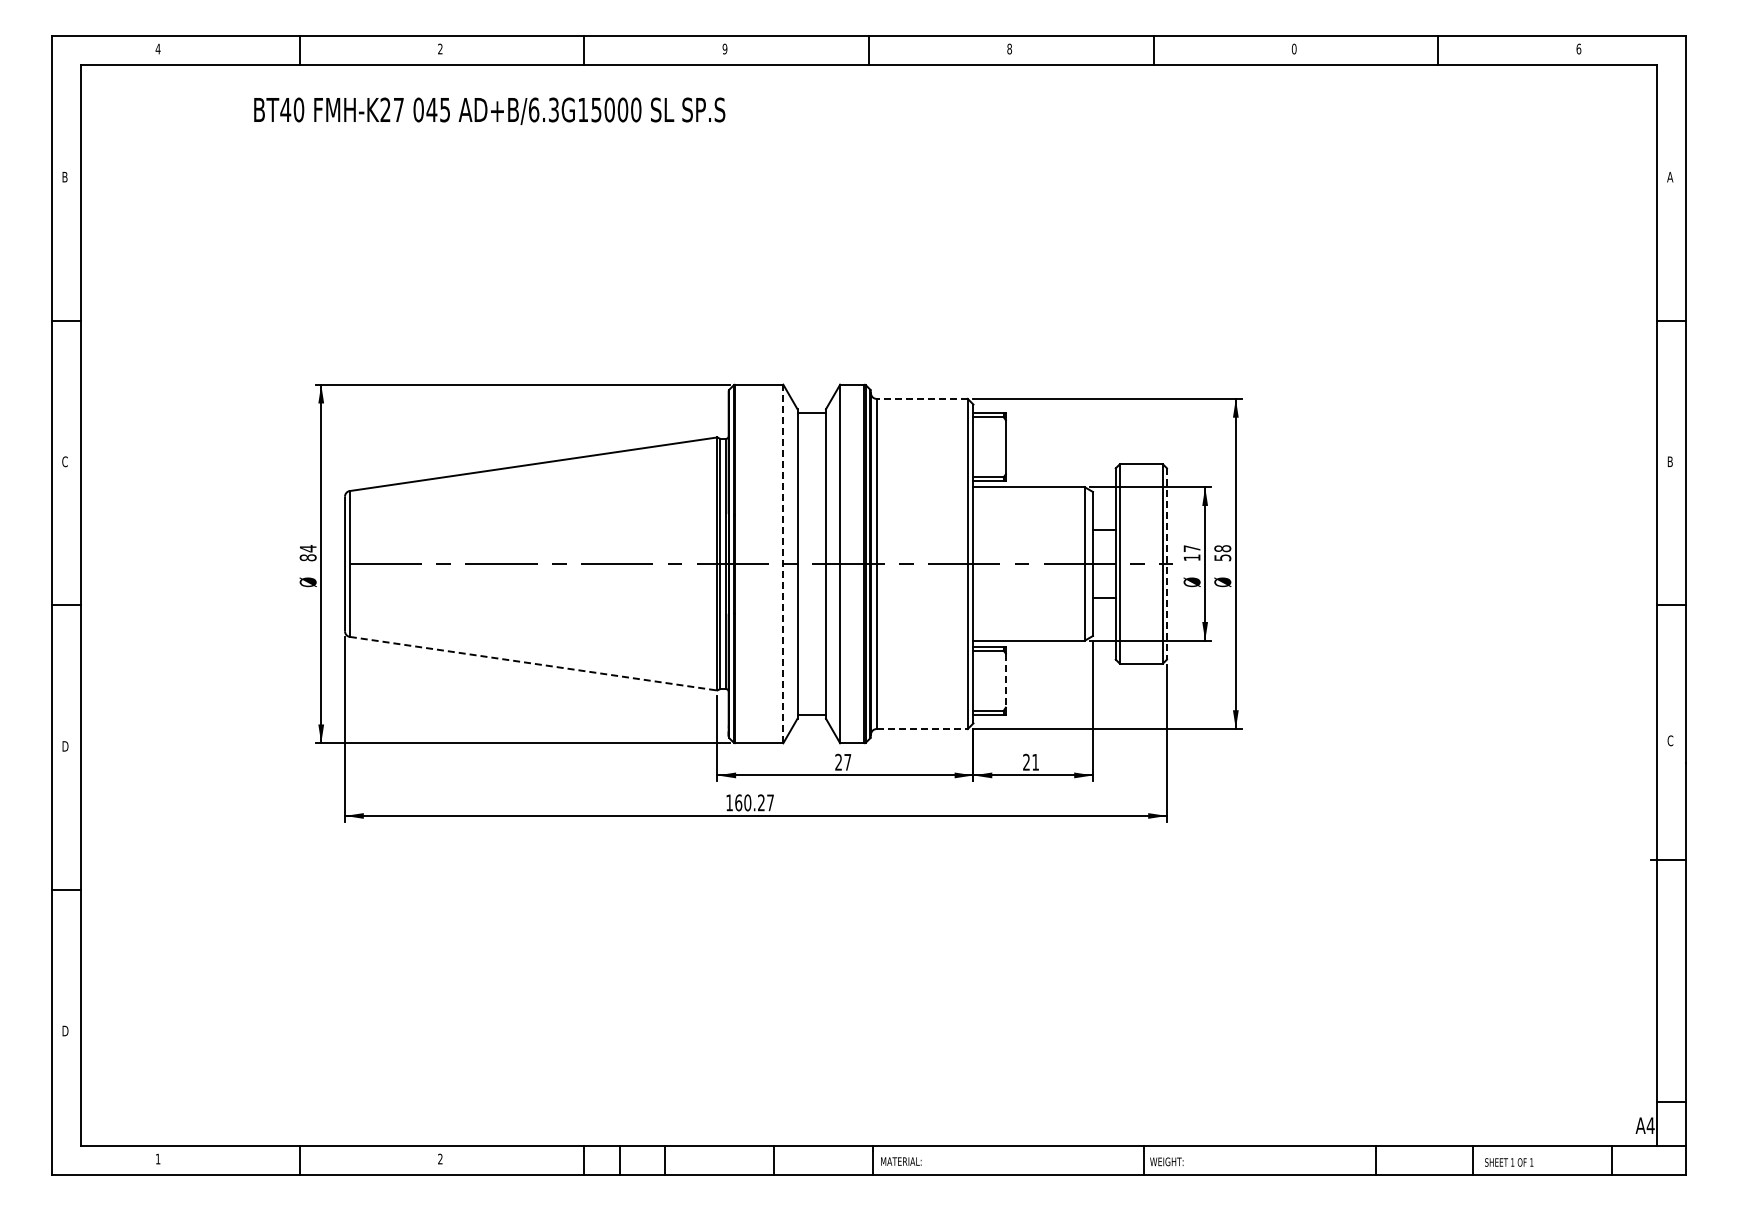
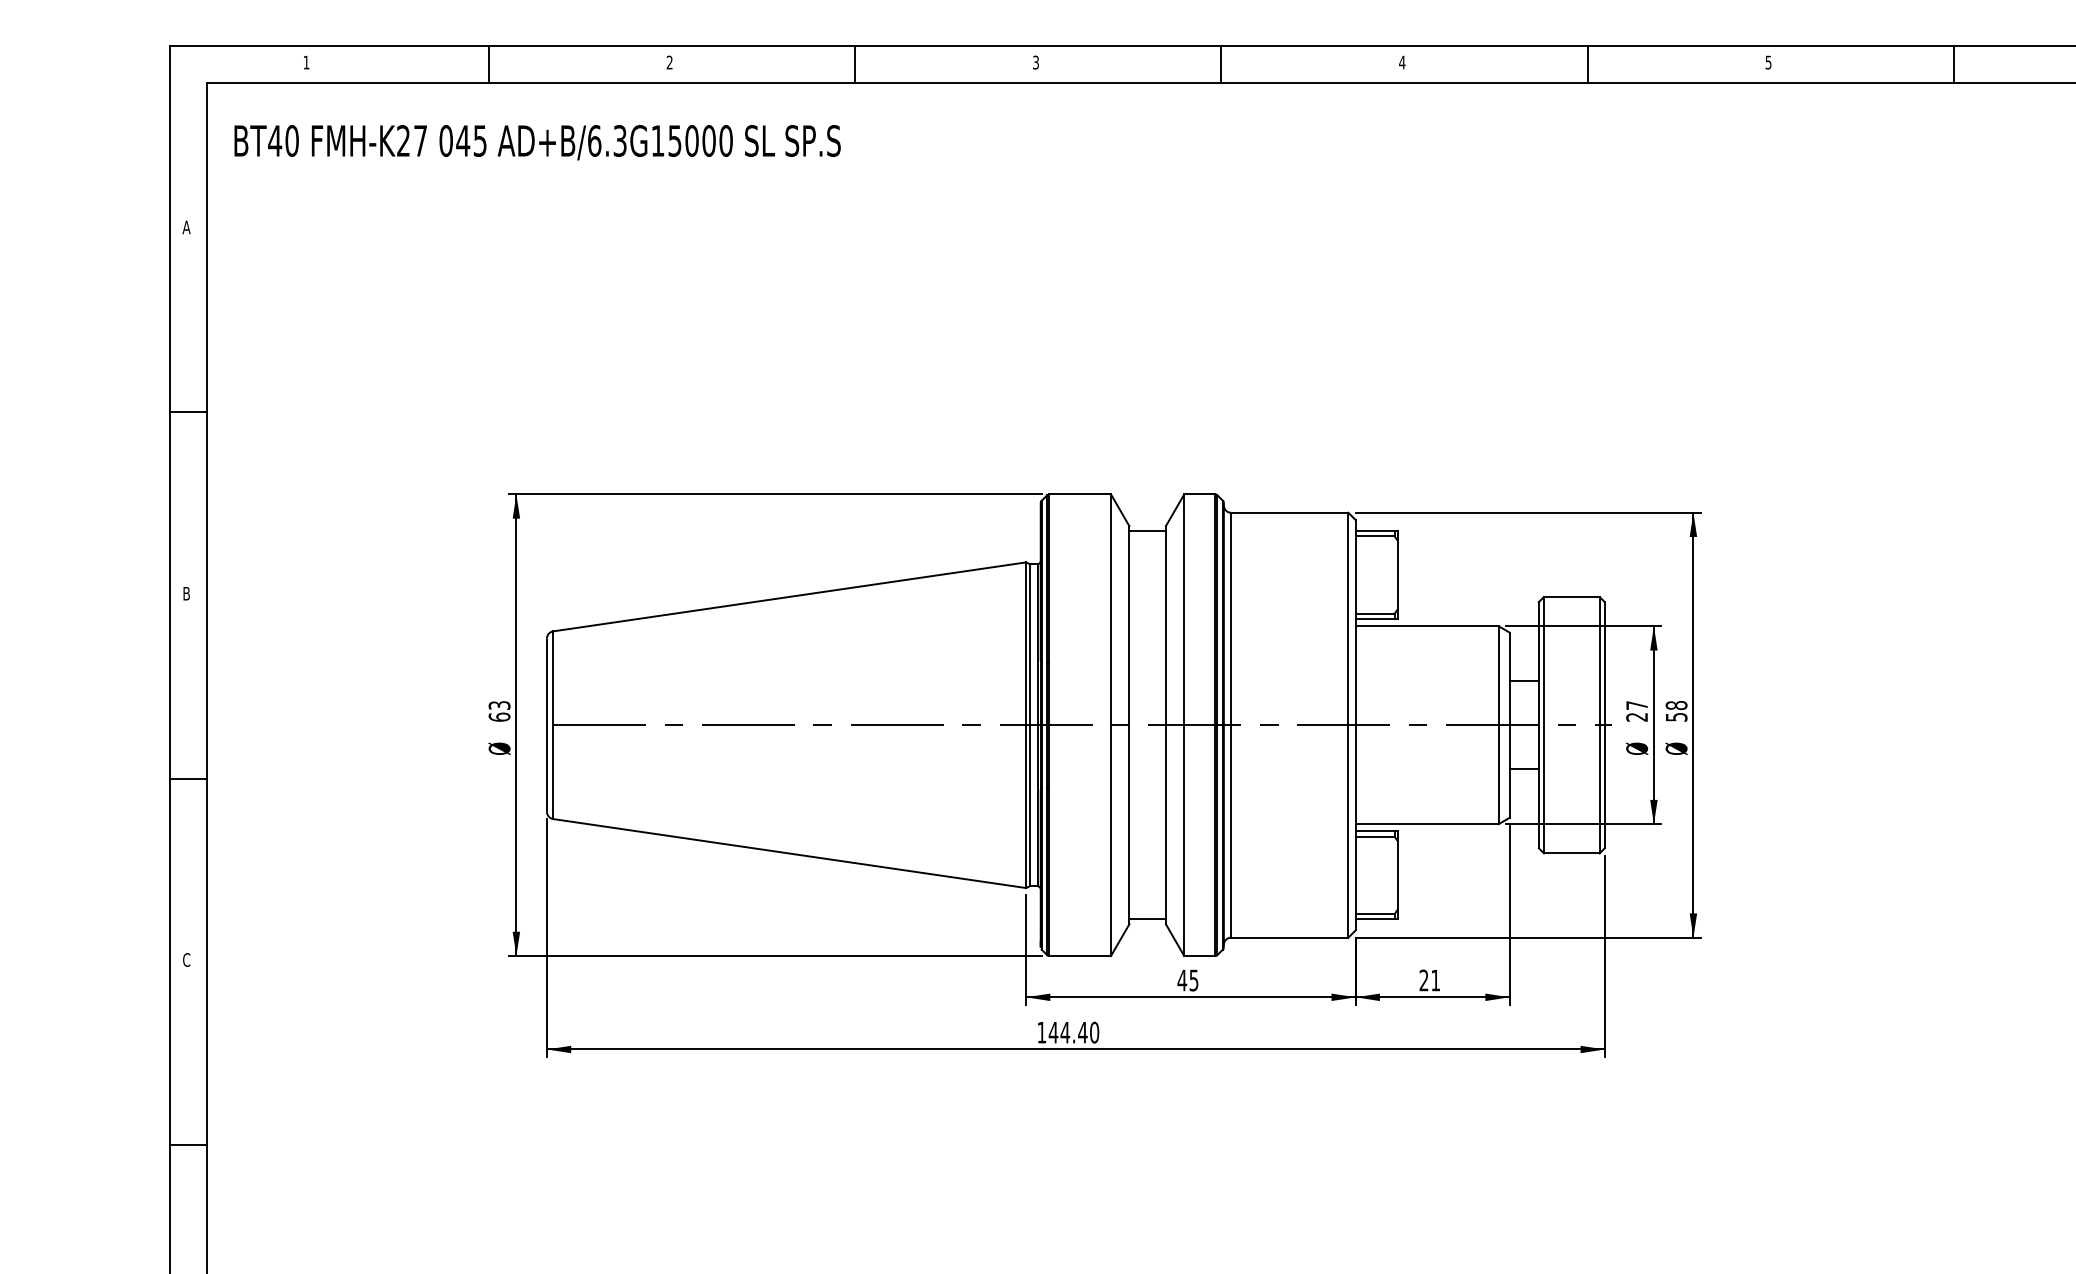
text: (157, 48) -> (305, 61), 4 -> 1
text: (724, 48) -> (1035, 61), 9 -> 3
text: (1009, 48) -> (1402, 61), 8 -> 4
text: (1293, 48) -> (1767, 61), 0 -> 5
text: (489, 110) -> (537, 141), moved
text: (64, 177) -> (185, 227), B -> A
line: (922, 398) -> (1290, 512), dashed -> solid
text: (64, 461) -> (185, 593), C -> B
text: (307, 553) -> (498, 711), 84 -> 63
text: (1191, 557) -> (1636, 716), 17 -> 27
line: (783, 563) -> (1111, 724), dashed -> solid
line: (1167, 563) -> (1605, 724), dashed -> solid
line: (533, 663) -> (789, 853), dashed -> solid
line: (1005, 680) -> (1396, 875), dashed -> solid
line: (922, 729) -> (1290, 938), dashed -> solid
text: (65, 746) -> (187, 960), D -> C
text: (842, 761) -> (1187, 979), 27 -> 45
text: (754, 802) -> (1073, 1032), 160.27 -> 144.40

